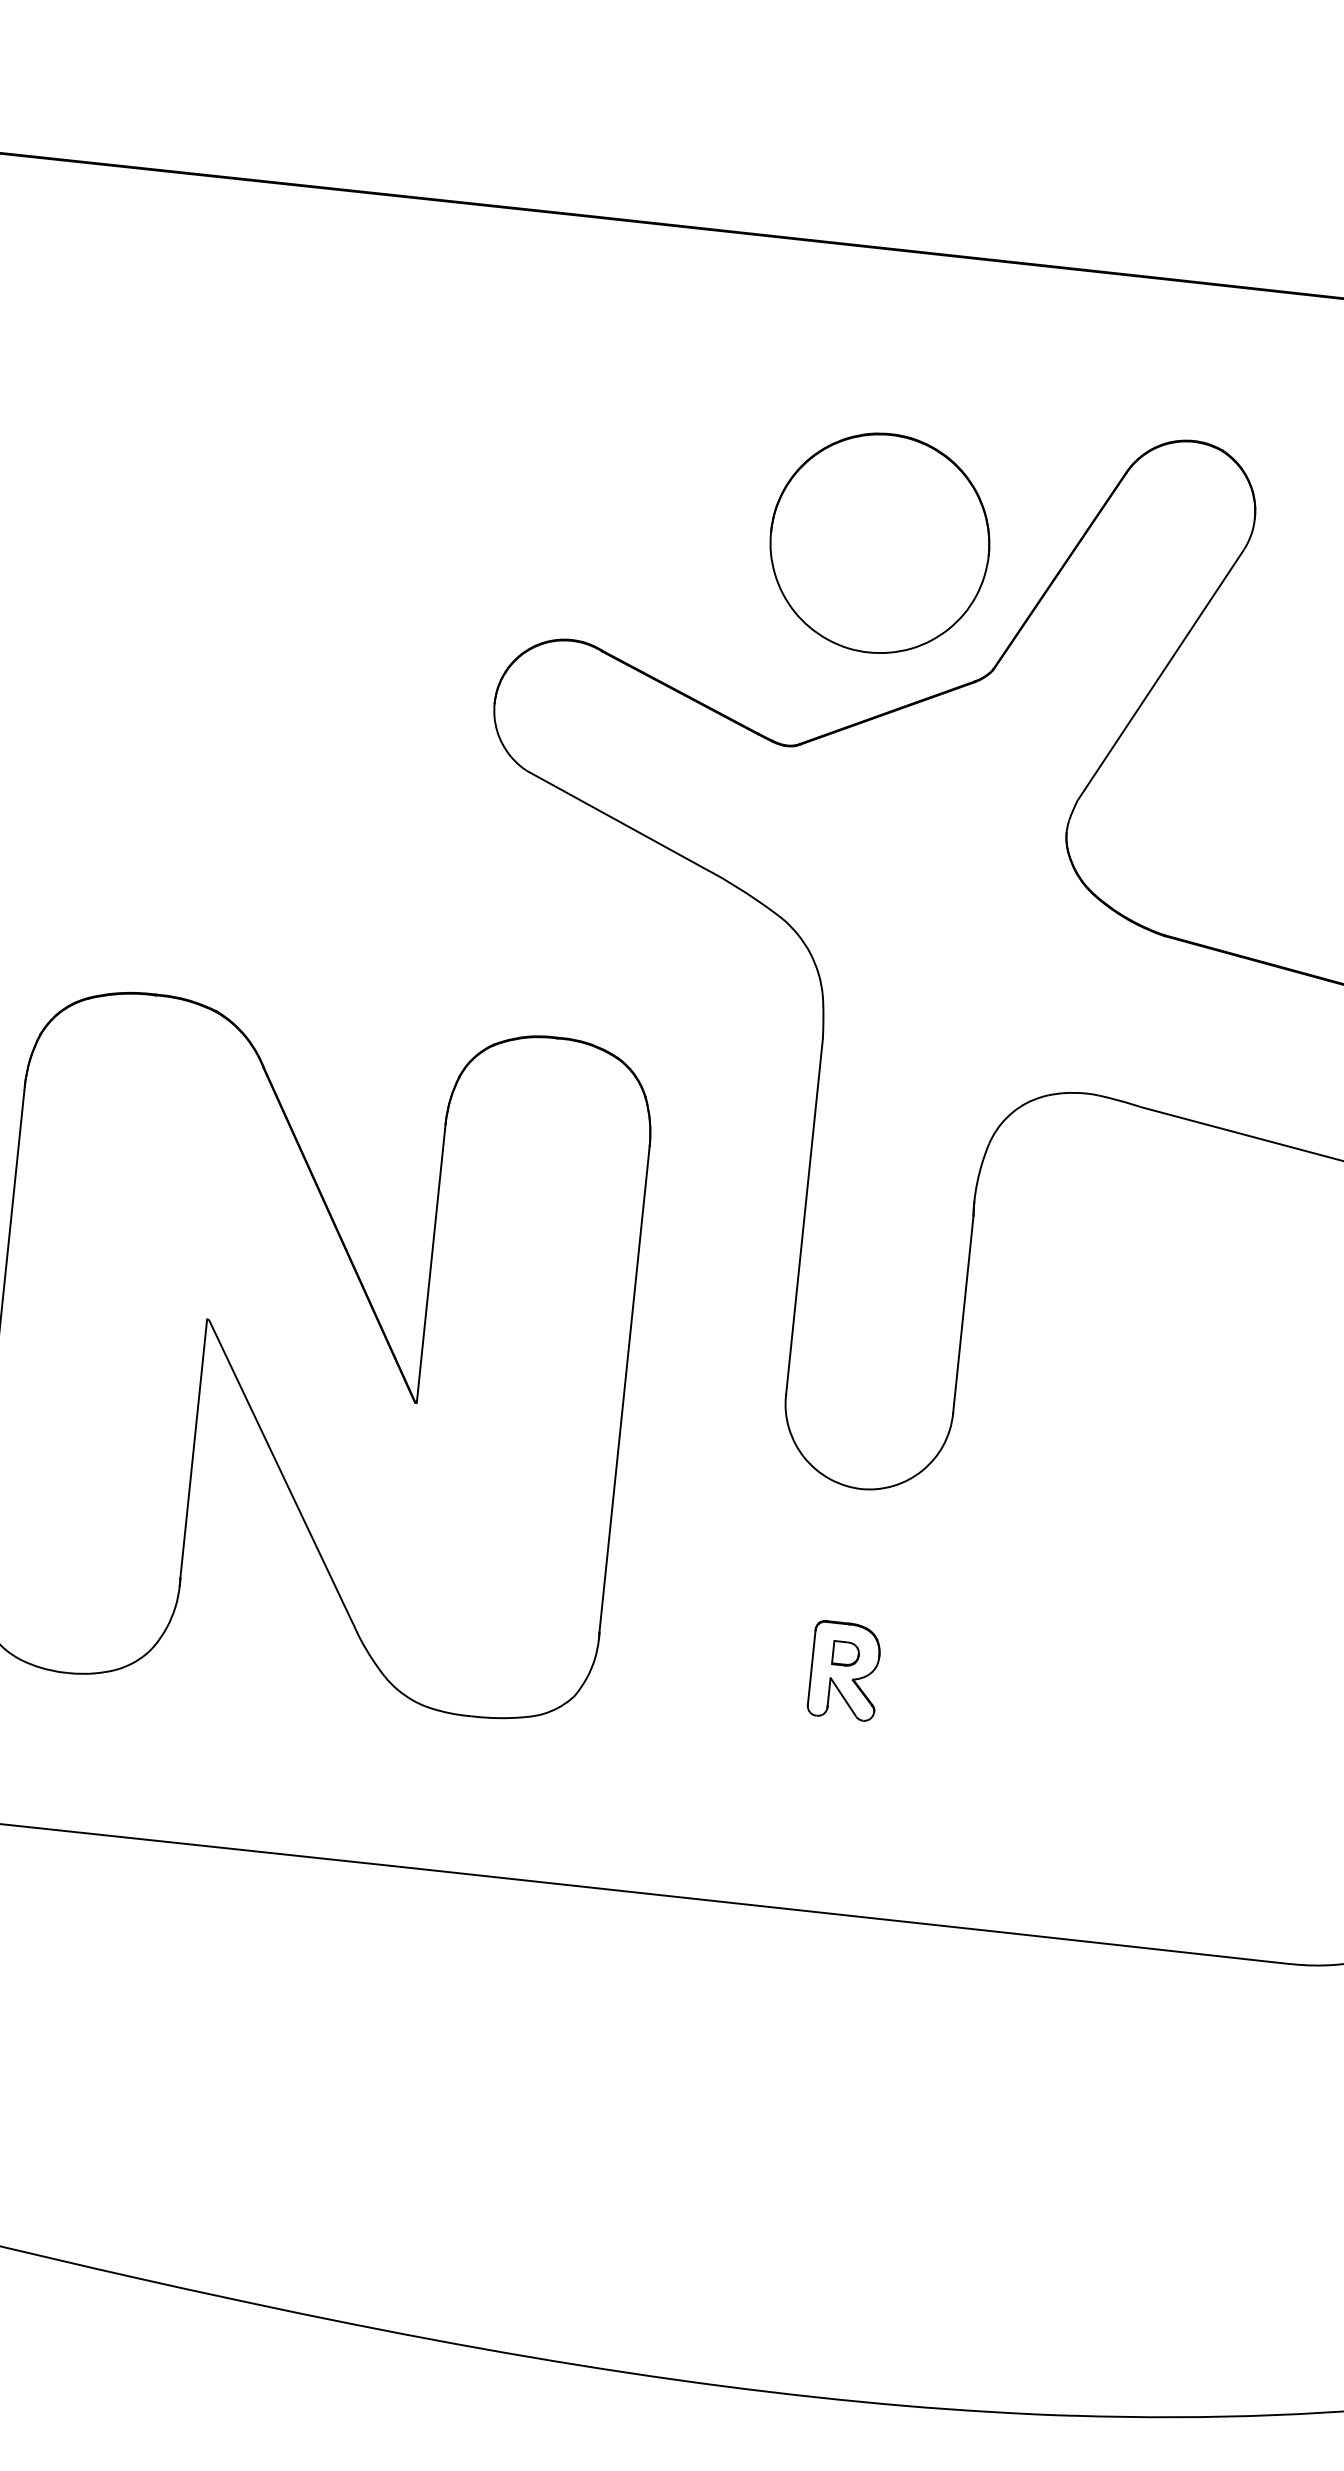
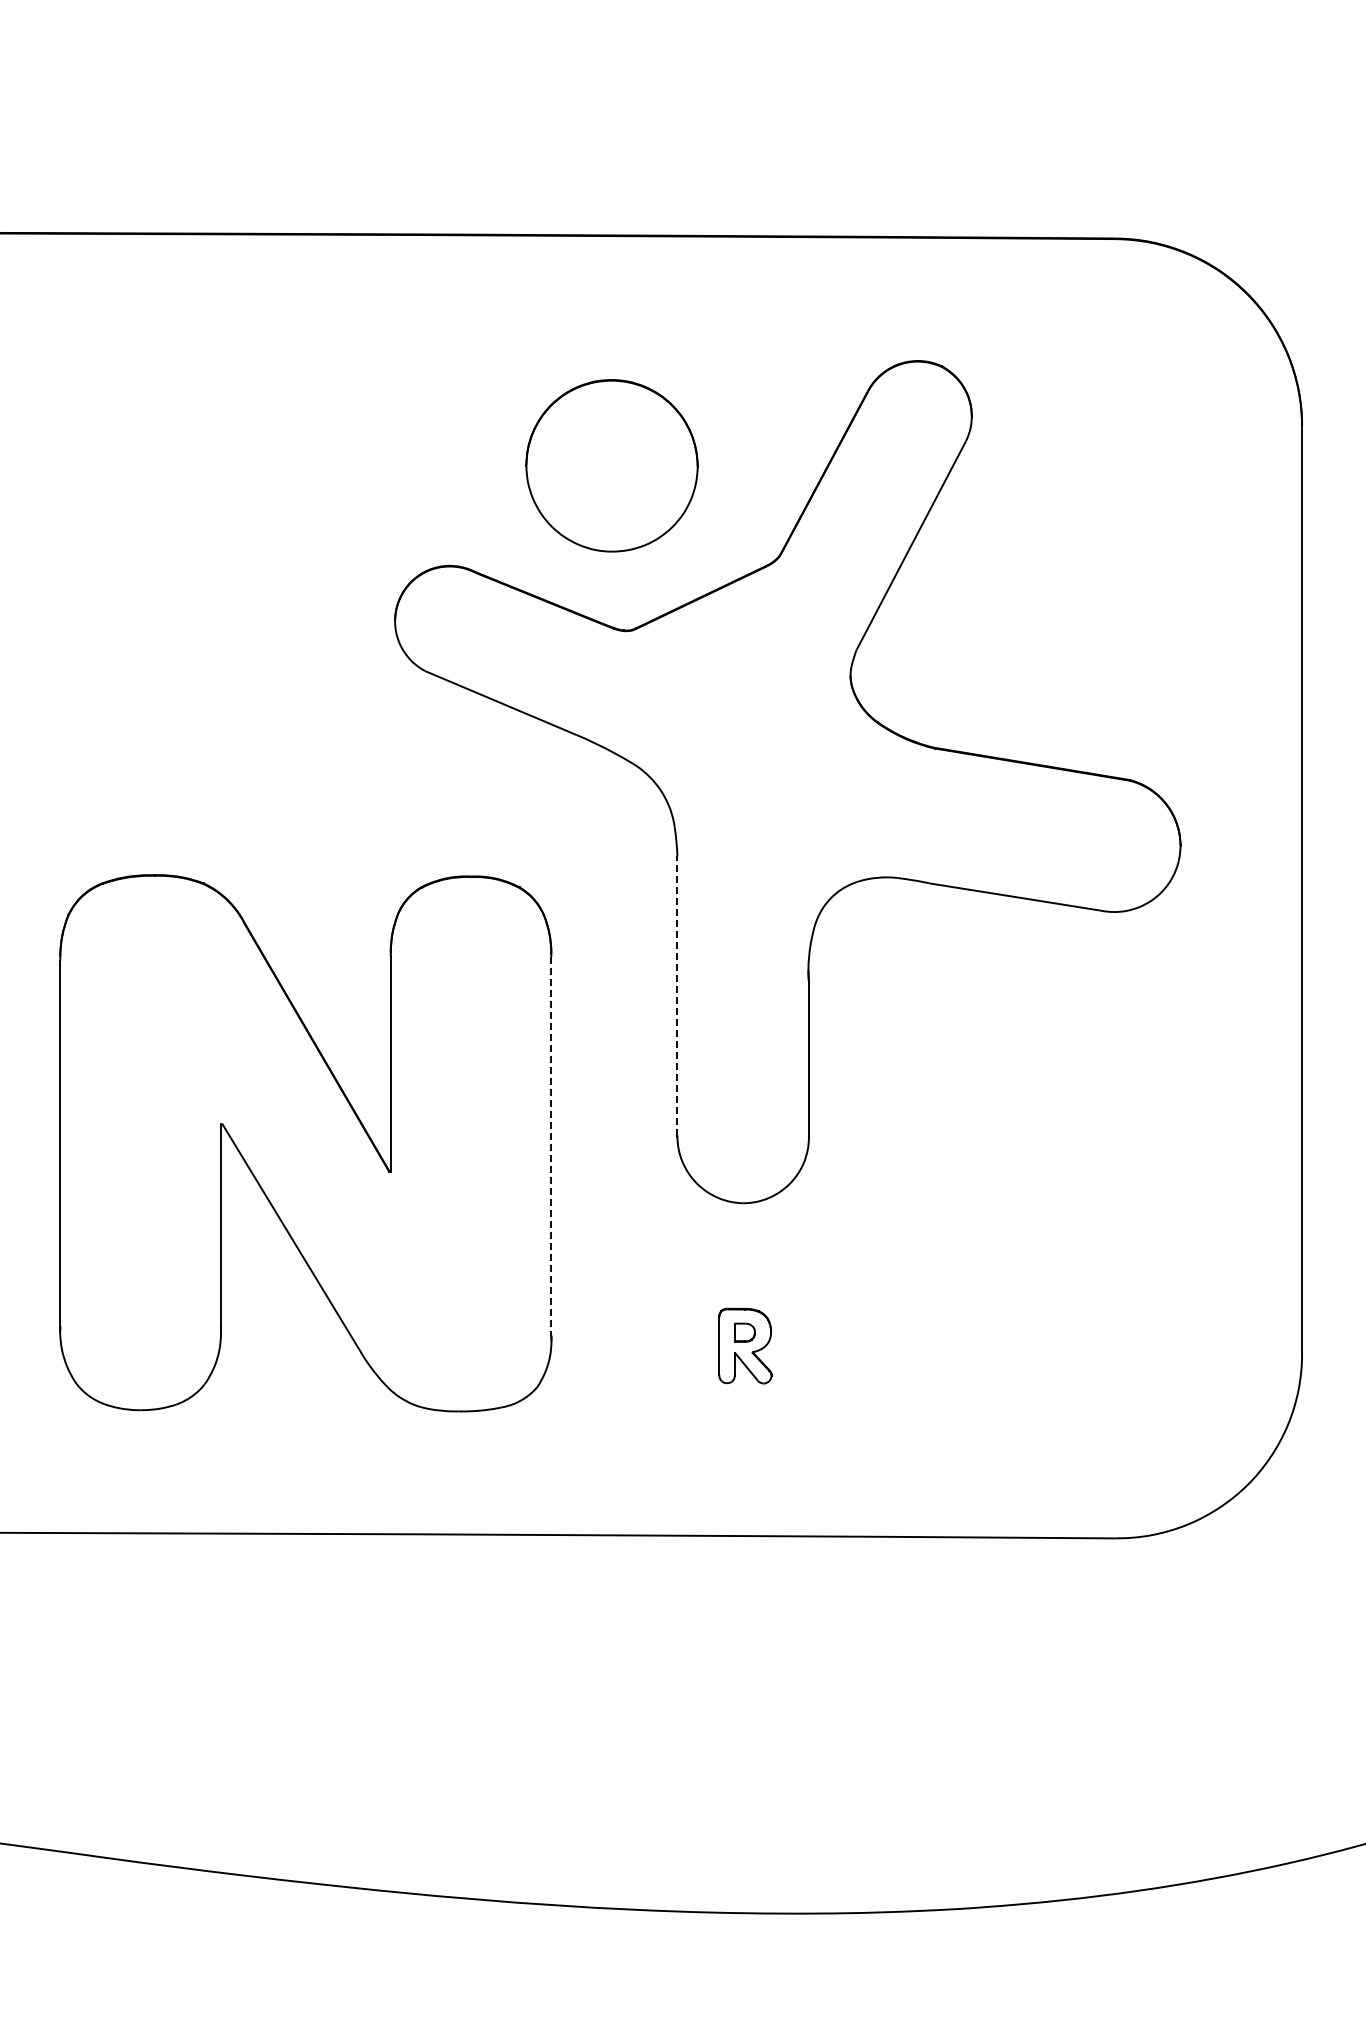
part: (879, 542) -> (611, 465), moved
line: (804, 1217) -> (677, 996), solid -> dashed
line: (624, 1392) -> (551, 1147), solid -> dashed

